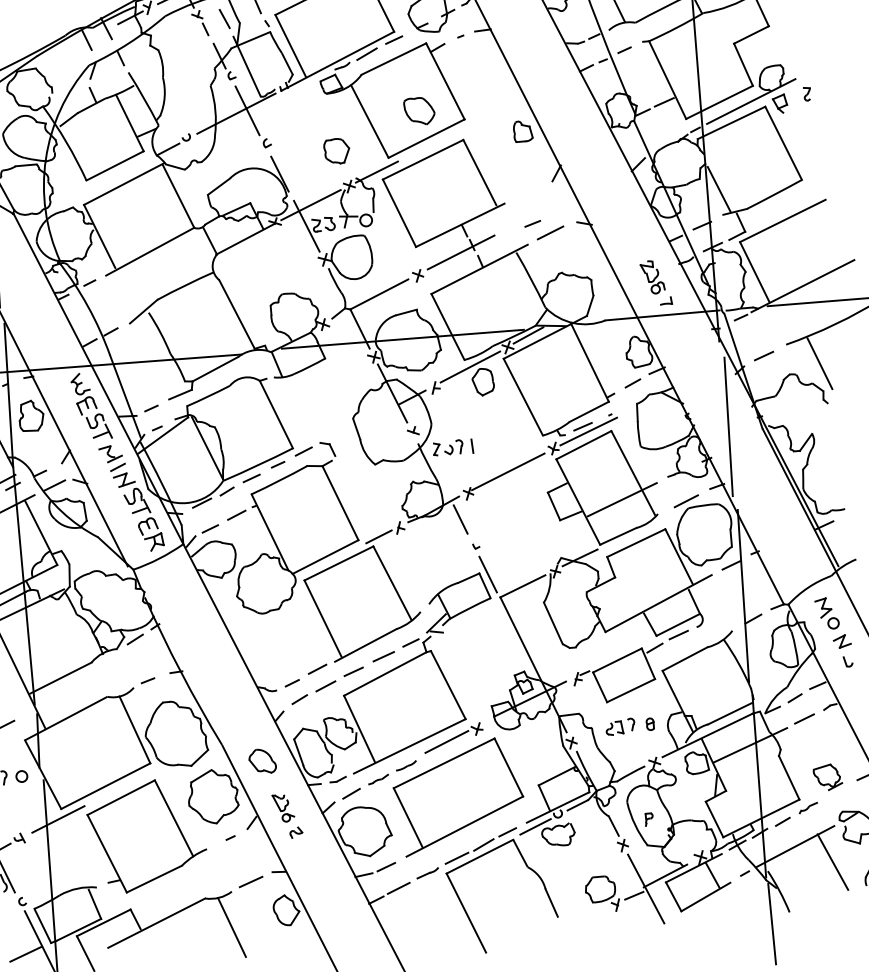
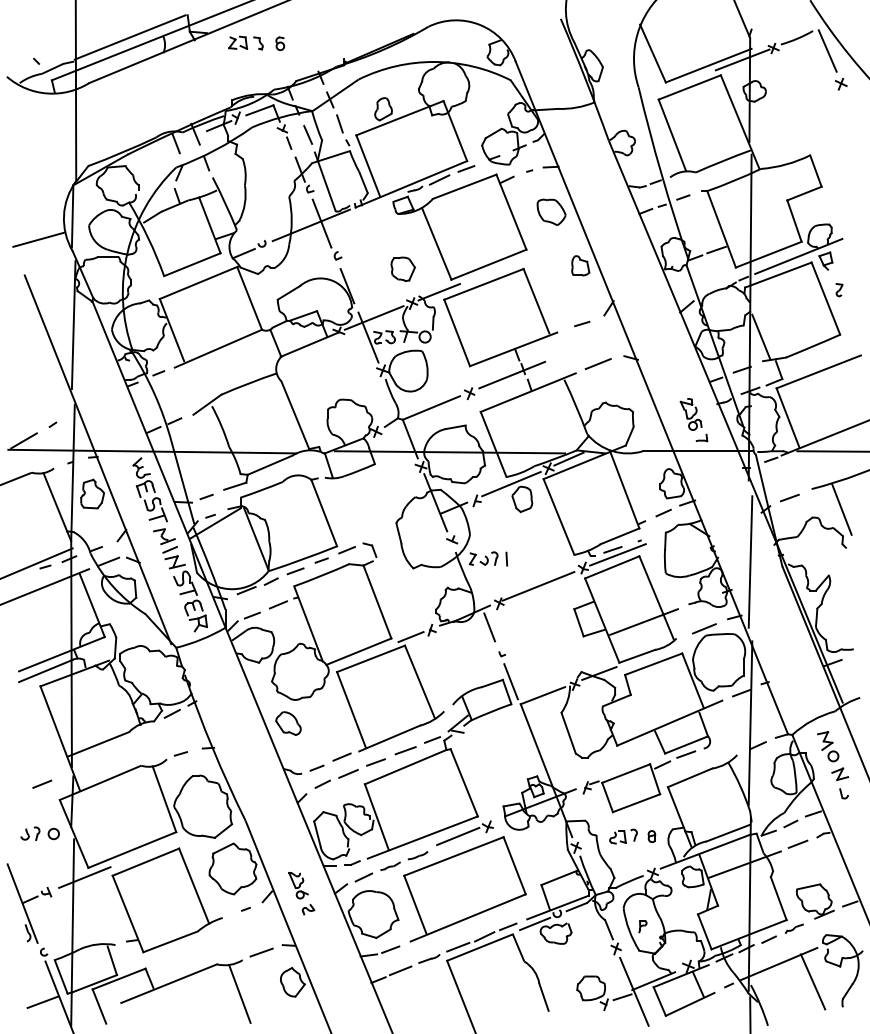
part: (807, 94) -> (839, 290), moved
part: (419, 110) -> (551, 211), moved
line: (533, 223) -> (582, 323), moved
part: (262, 761) -> (288, 723), moved
part: (828, 777) -> (815, 901), size x1.43

